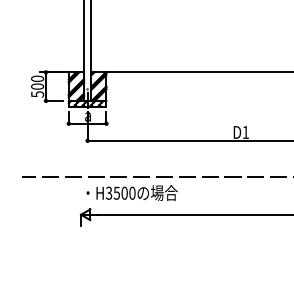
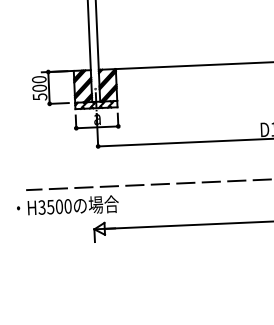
text: (131, 192) -> (67, 205), moved

